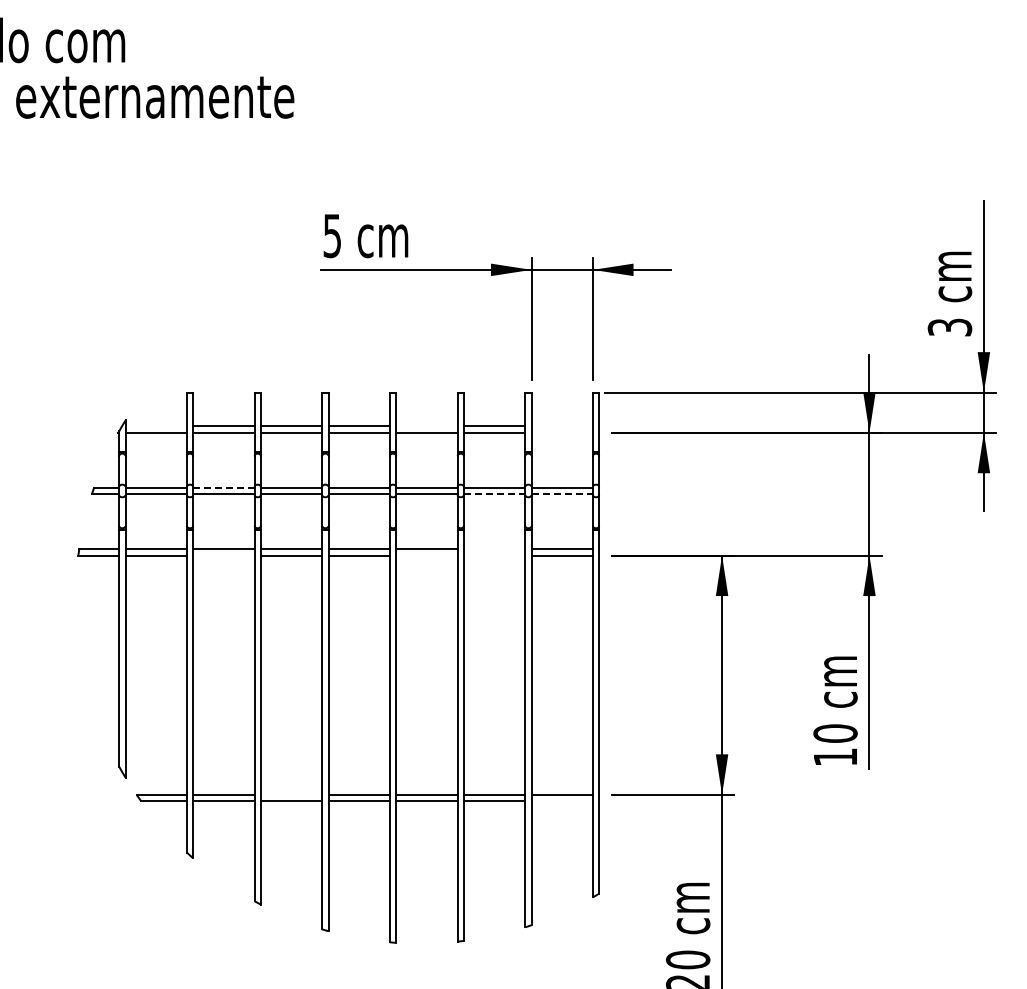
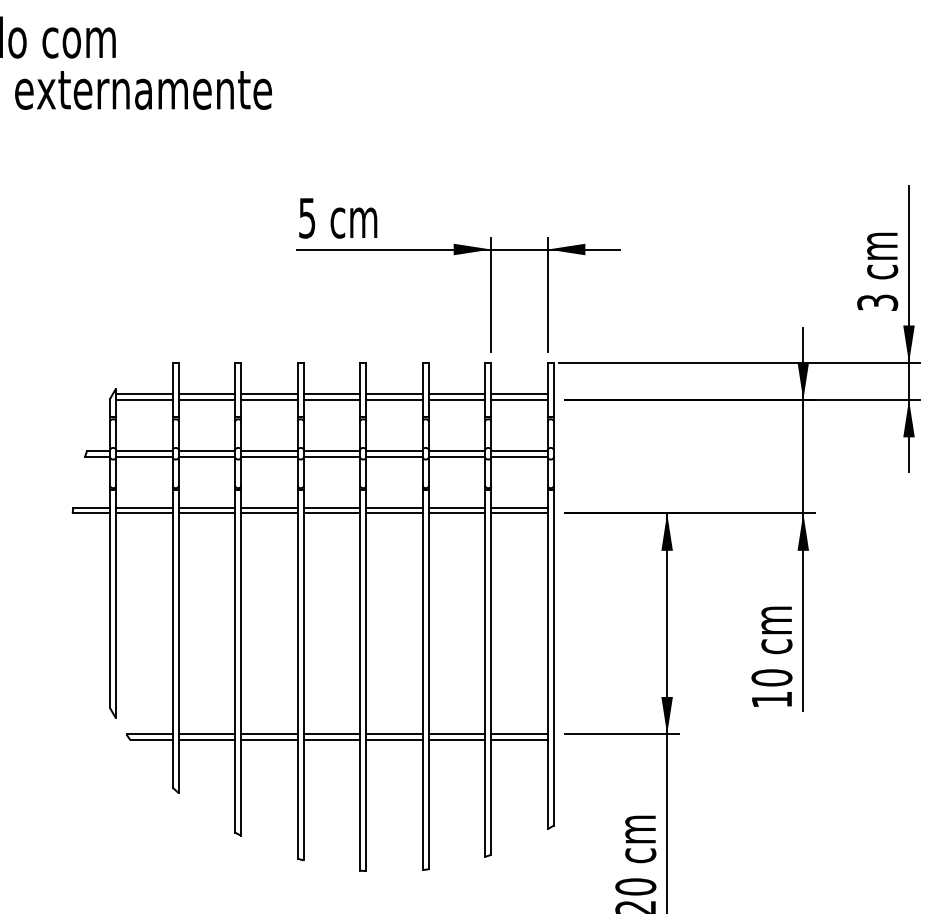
line: (155, 426) -> (143, 394), added
line: (426, 426) -> (394, 394), added
line: (561, 426) -> (518, 394), added
line: (561, 432) -> (518, 399), added
line: (223, 487) -> (206, 450), dashed -> solid
line: (494, 494) -> (456, 457), dashed -> solid
line: (562, 494) -> (519, 457), dashed -> solid
line: (494, 549) -> (456, 507), added
line: (223, 555) -> (206, 513), added
line: (426, 555) -> (394, 513), added
line: (494, 555) -> (456, 513), added
line: (291, 794) -> (269, 734), added
line: (561, 801) -> (518, 740), added

